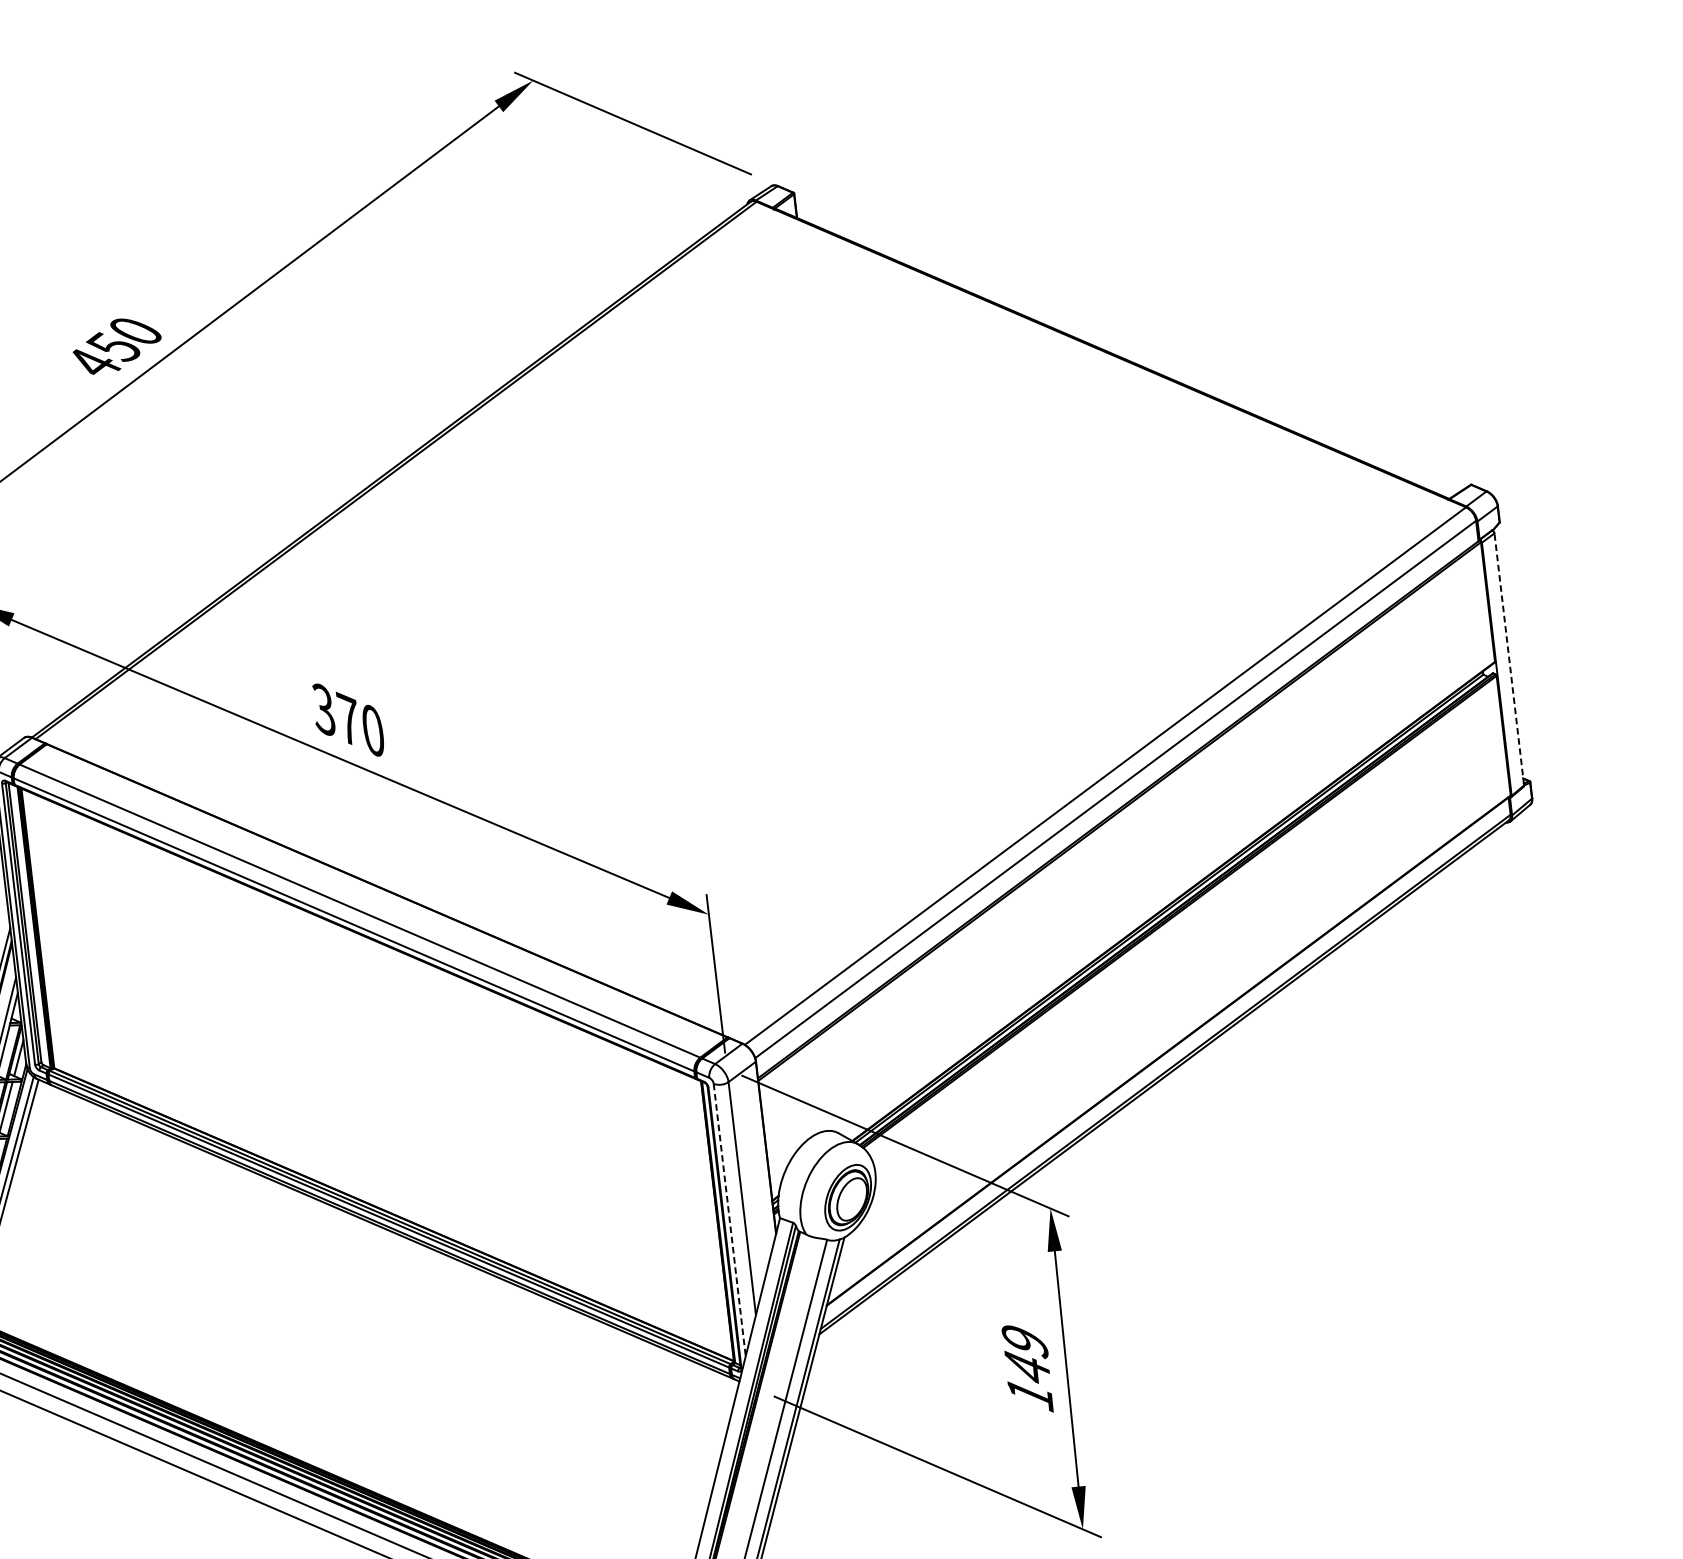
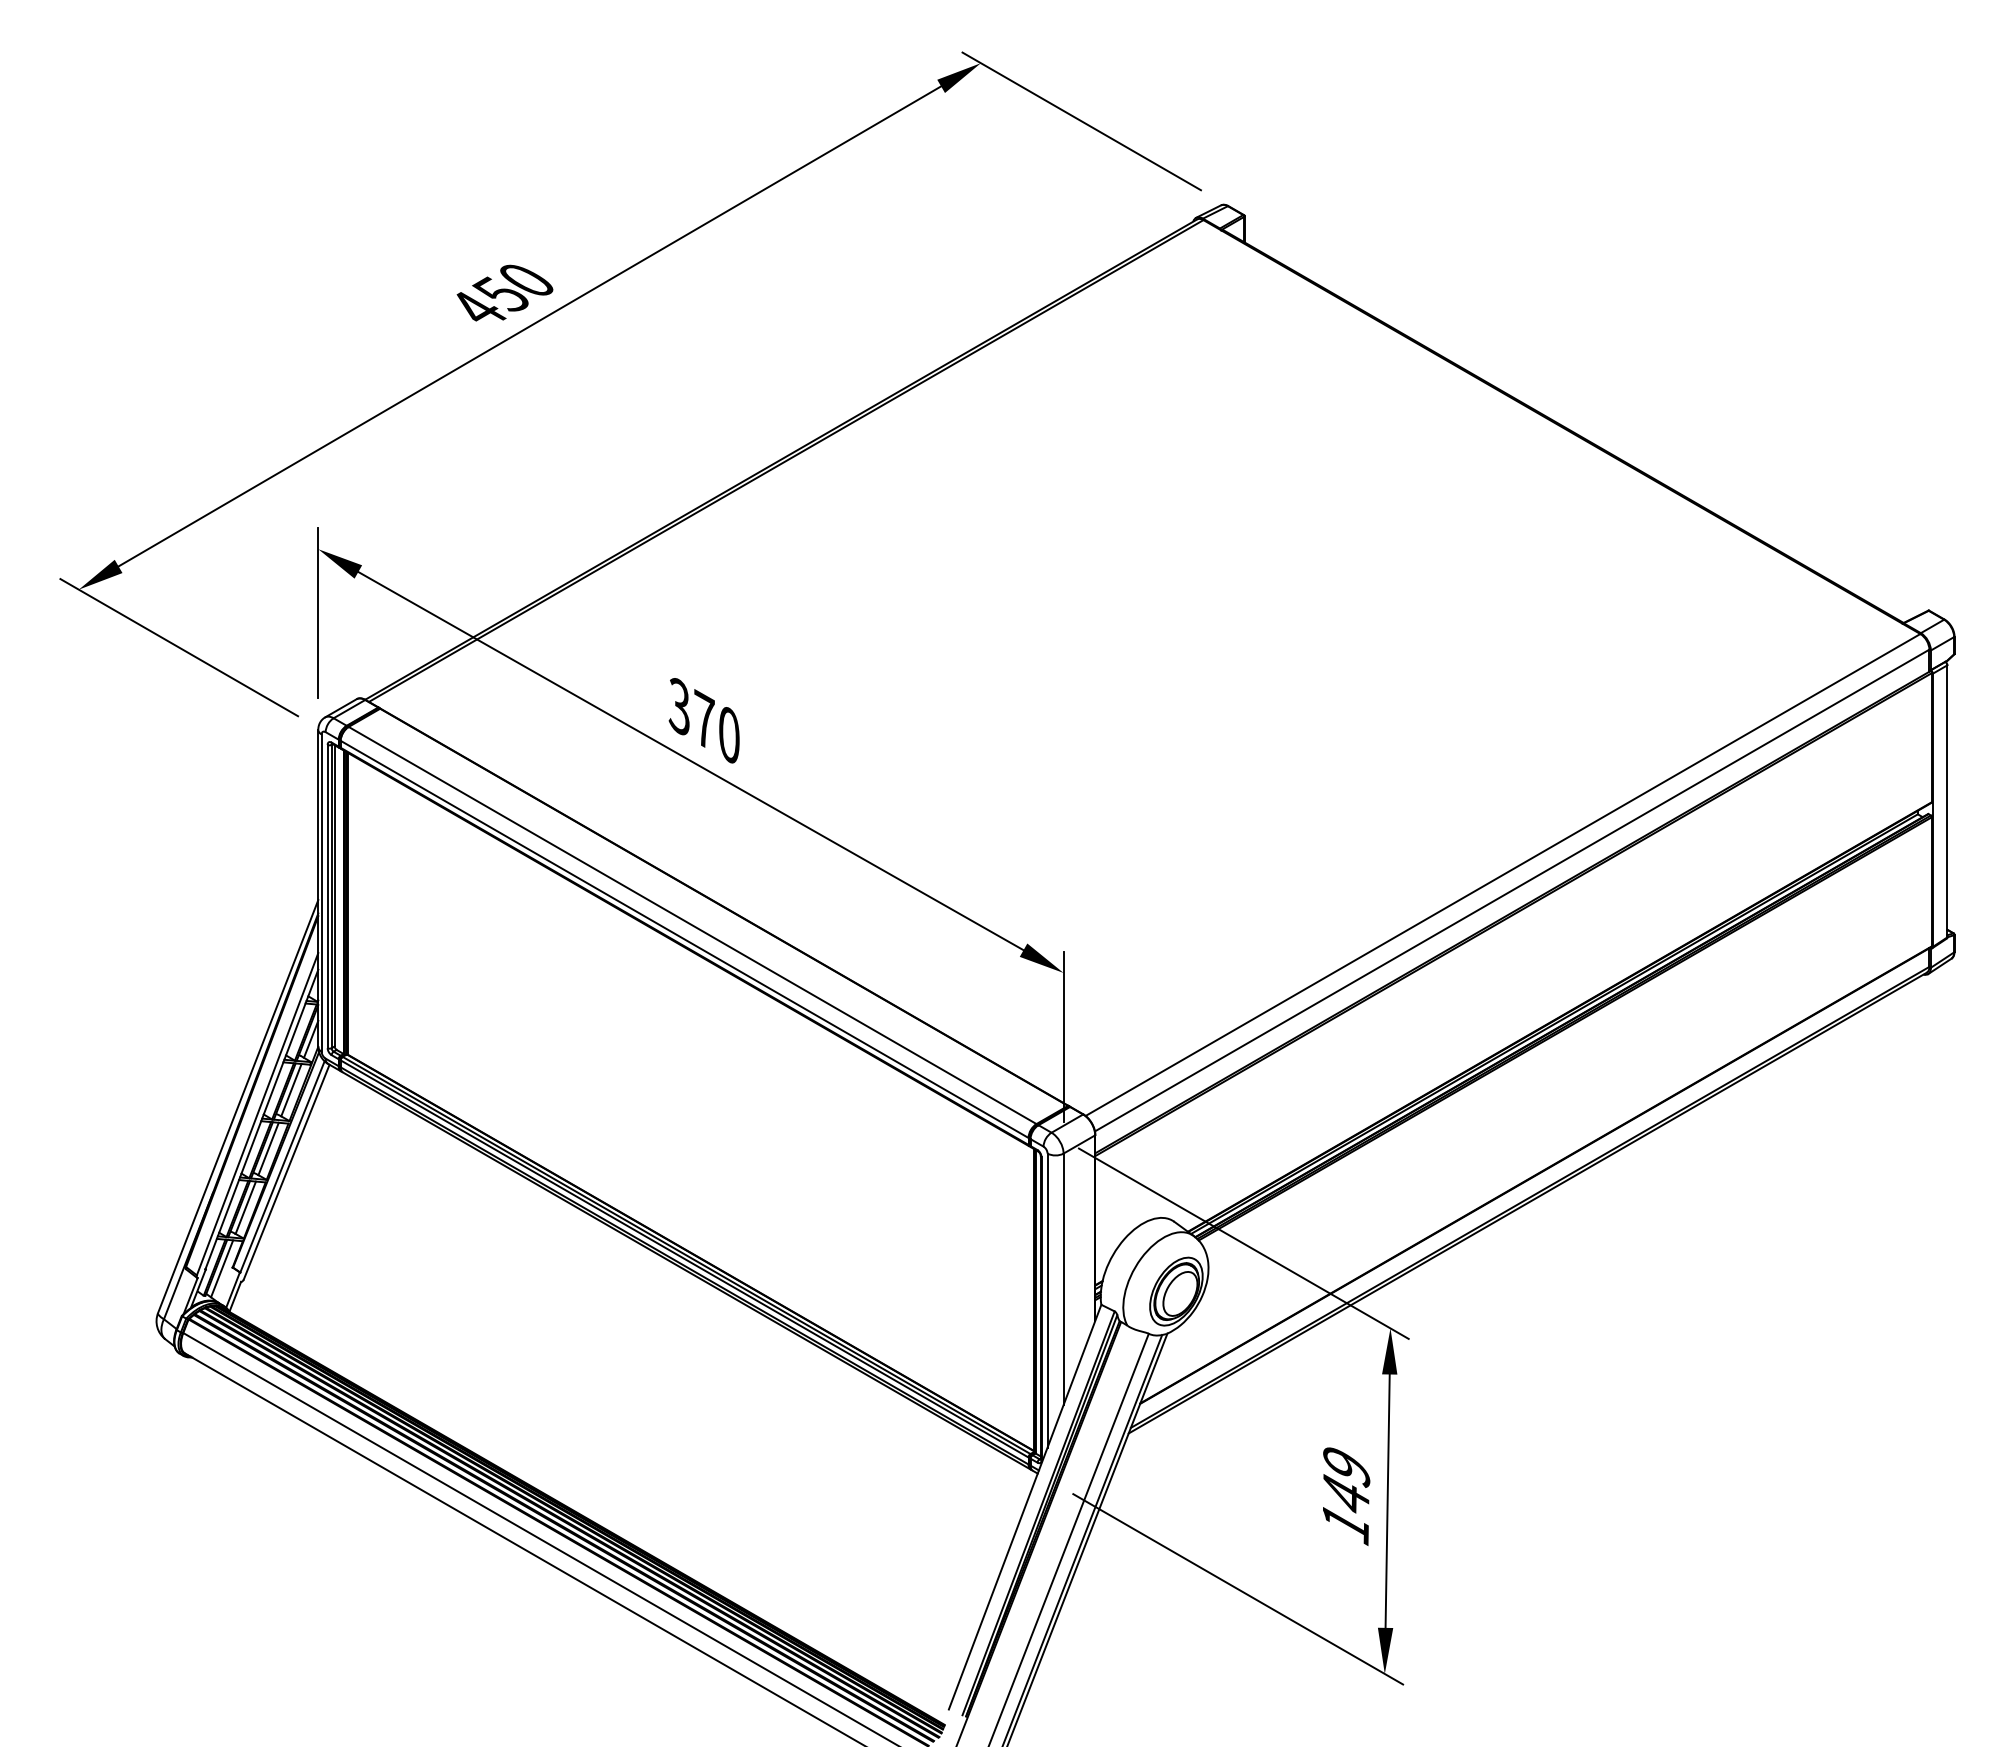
line: (1509, 658) -> (1947, 800), dashed -> solid
line: (729, 1220) -> (1047, 1301), dashed -> solid

